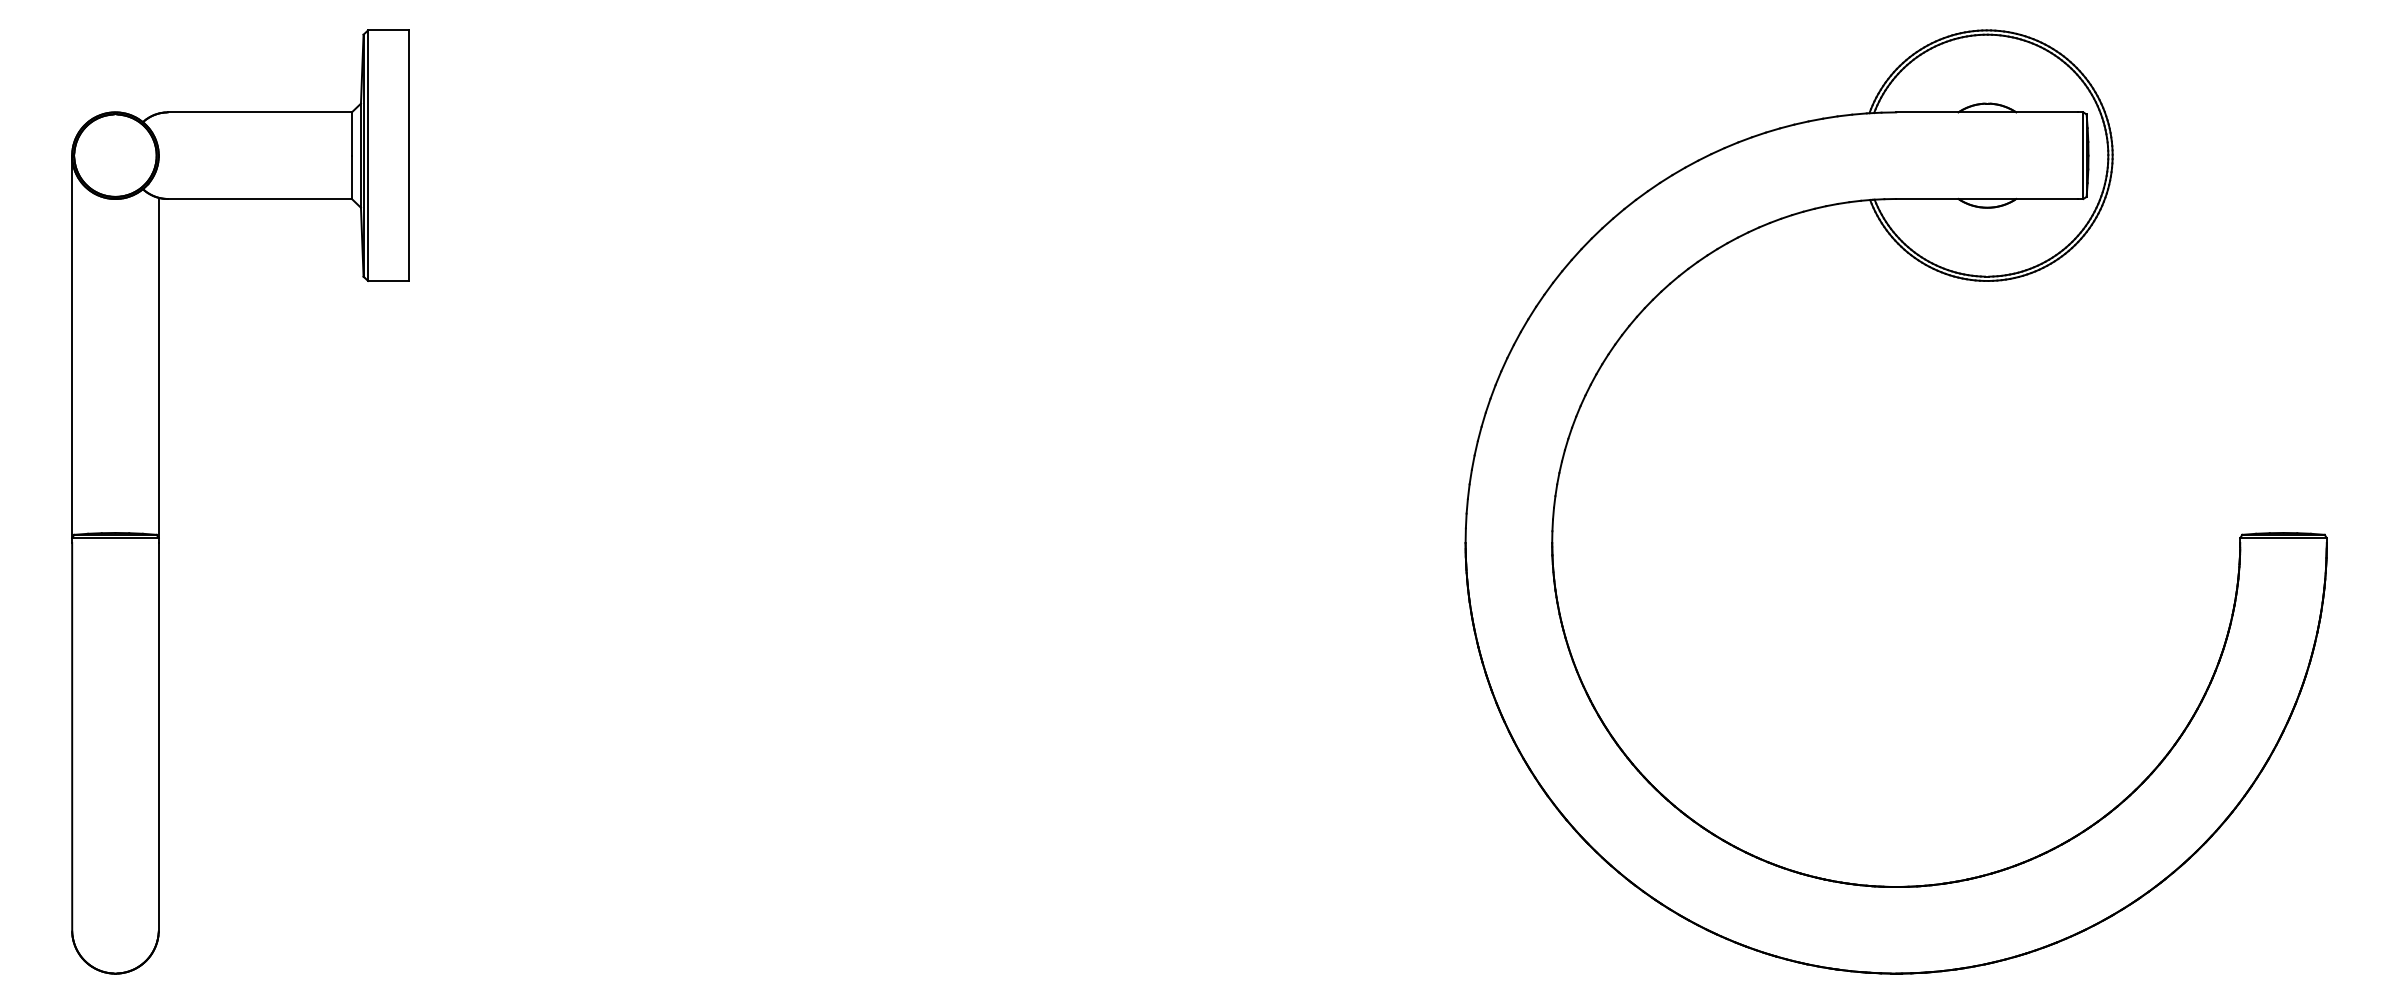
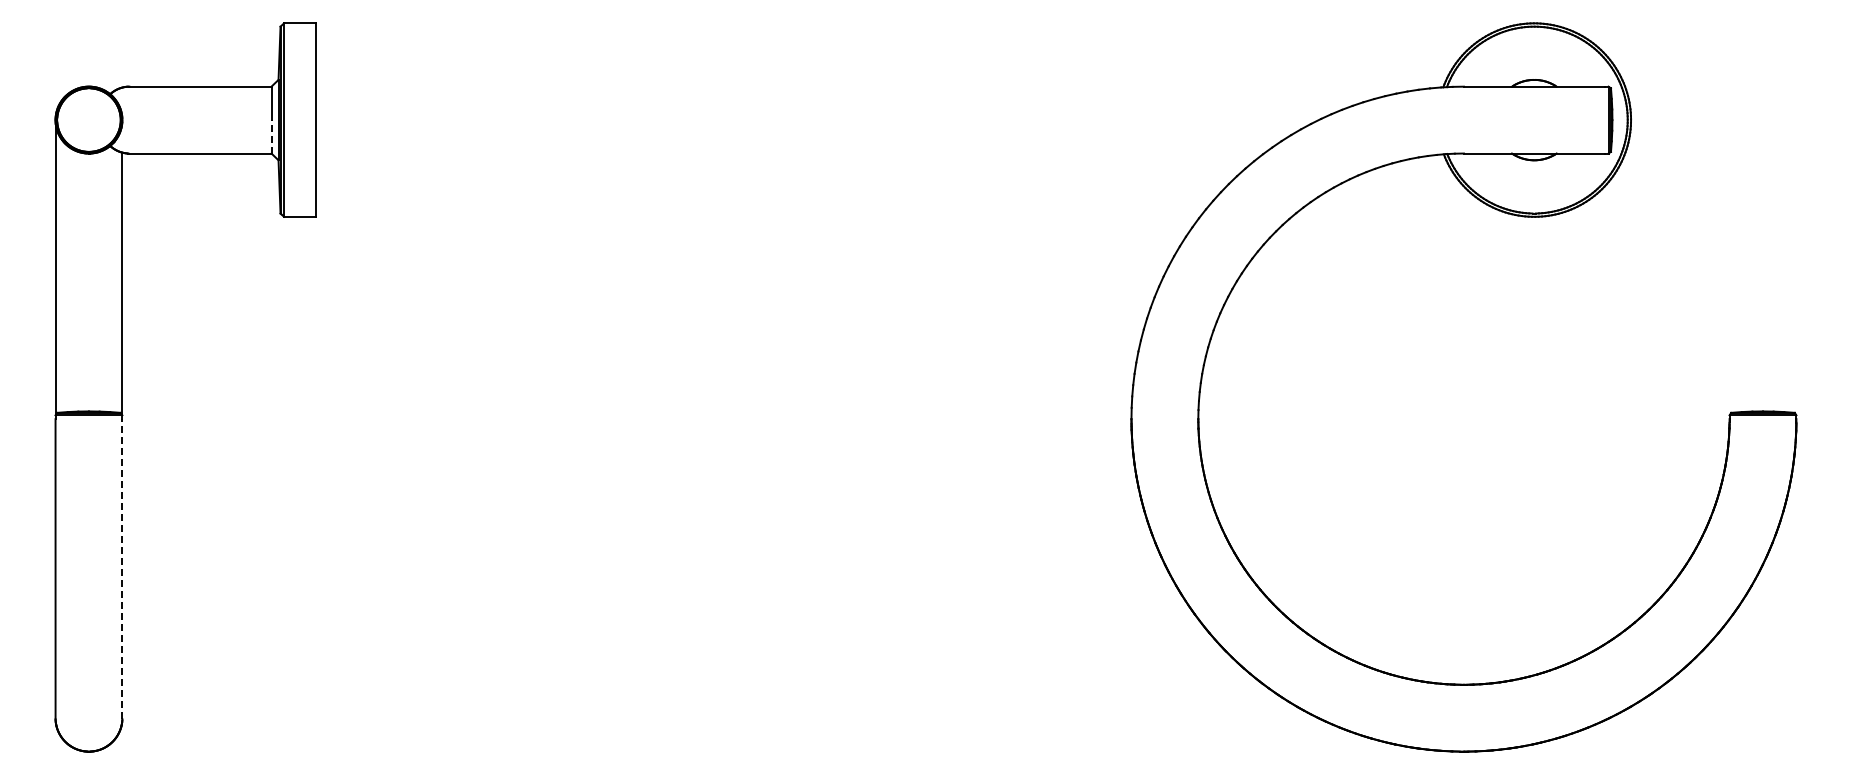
line: (351, 176) -> (271, 136), solid -> dashed
line: (158, 736) -> (122, 568), solid -> dashed

